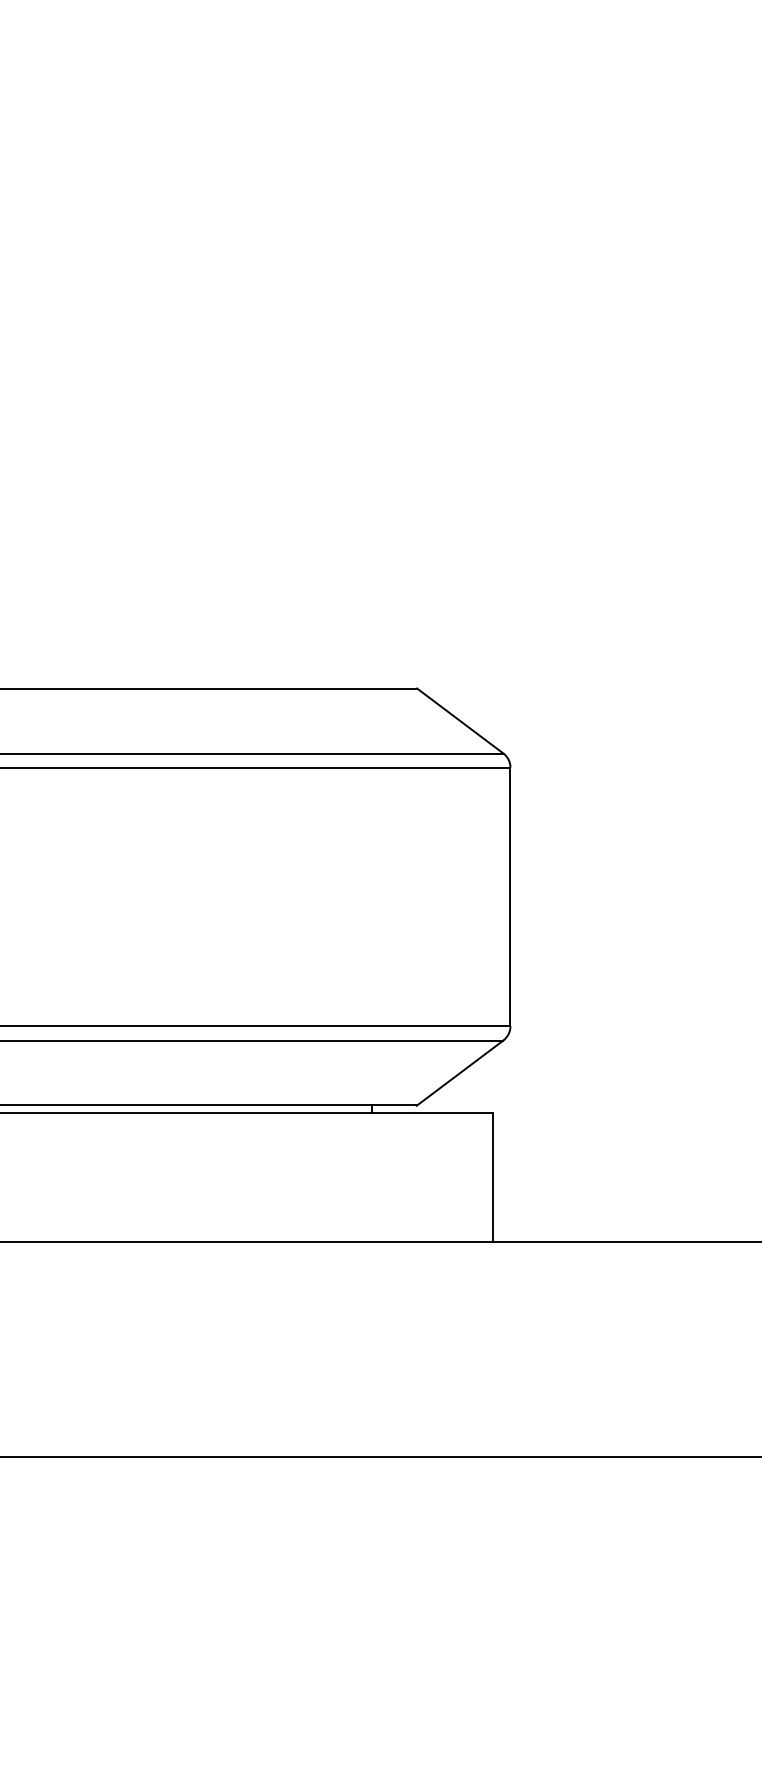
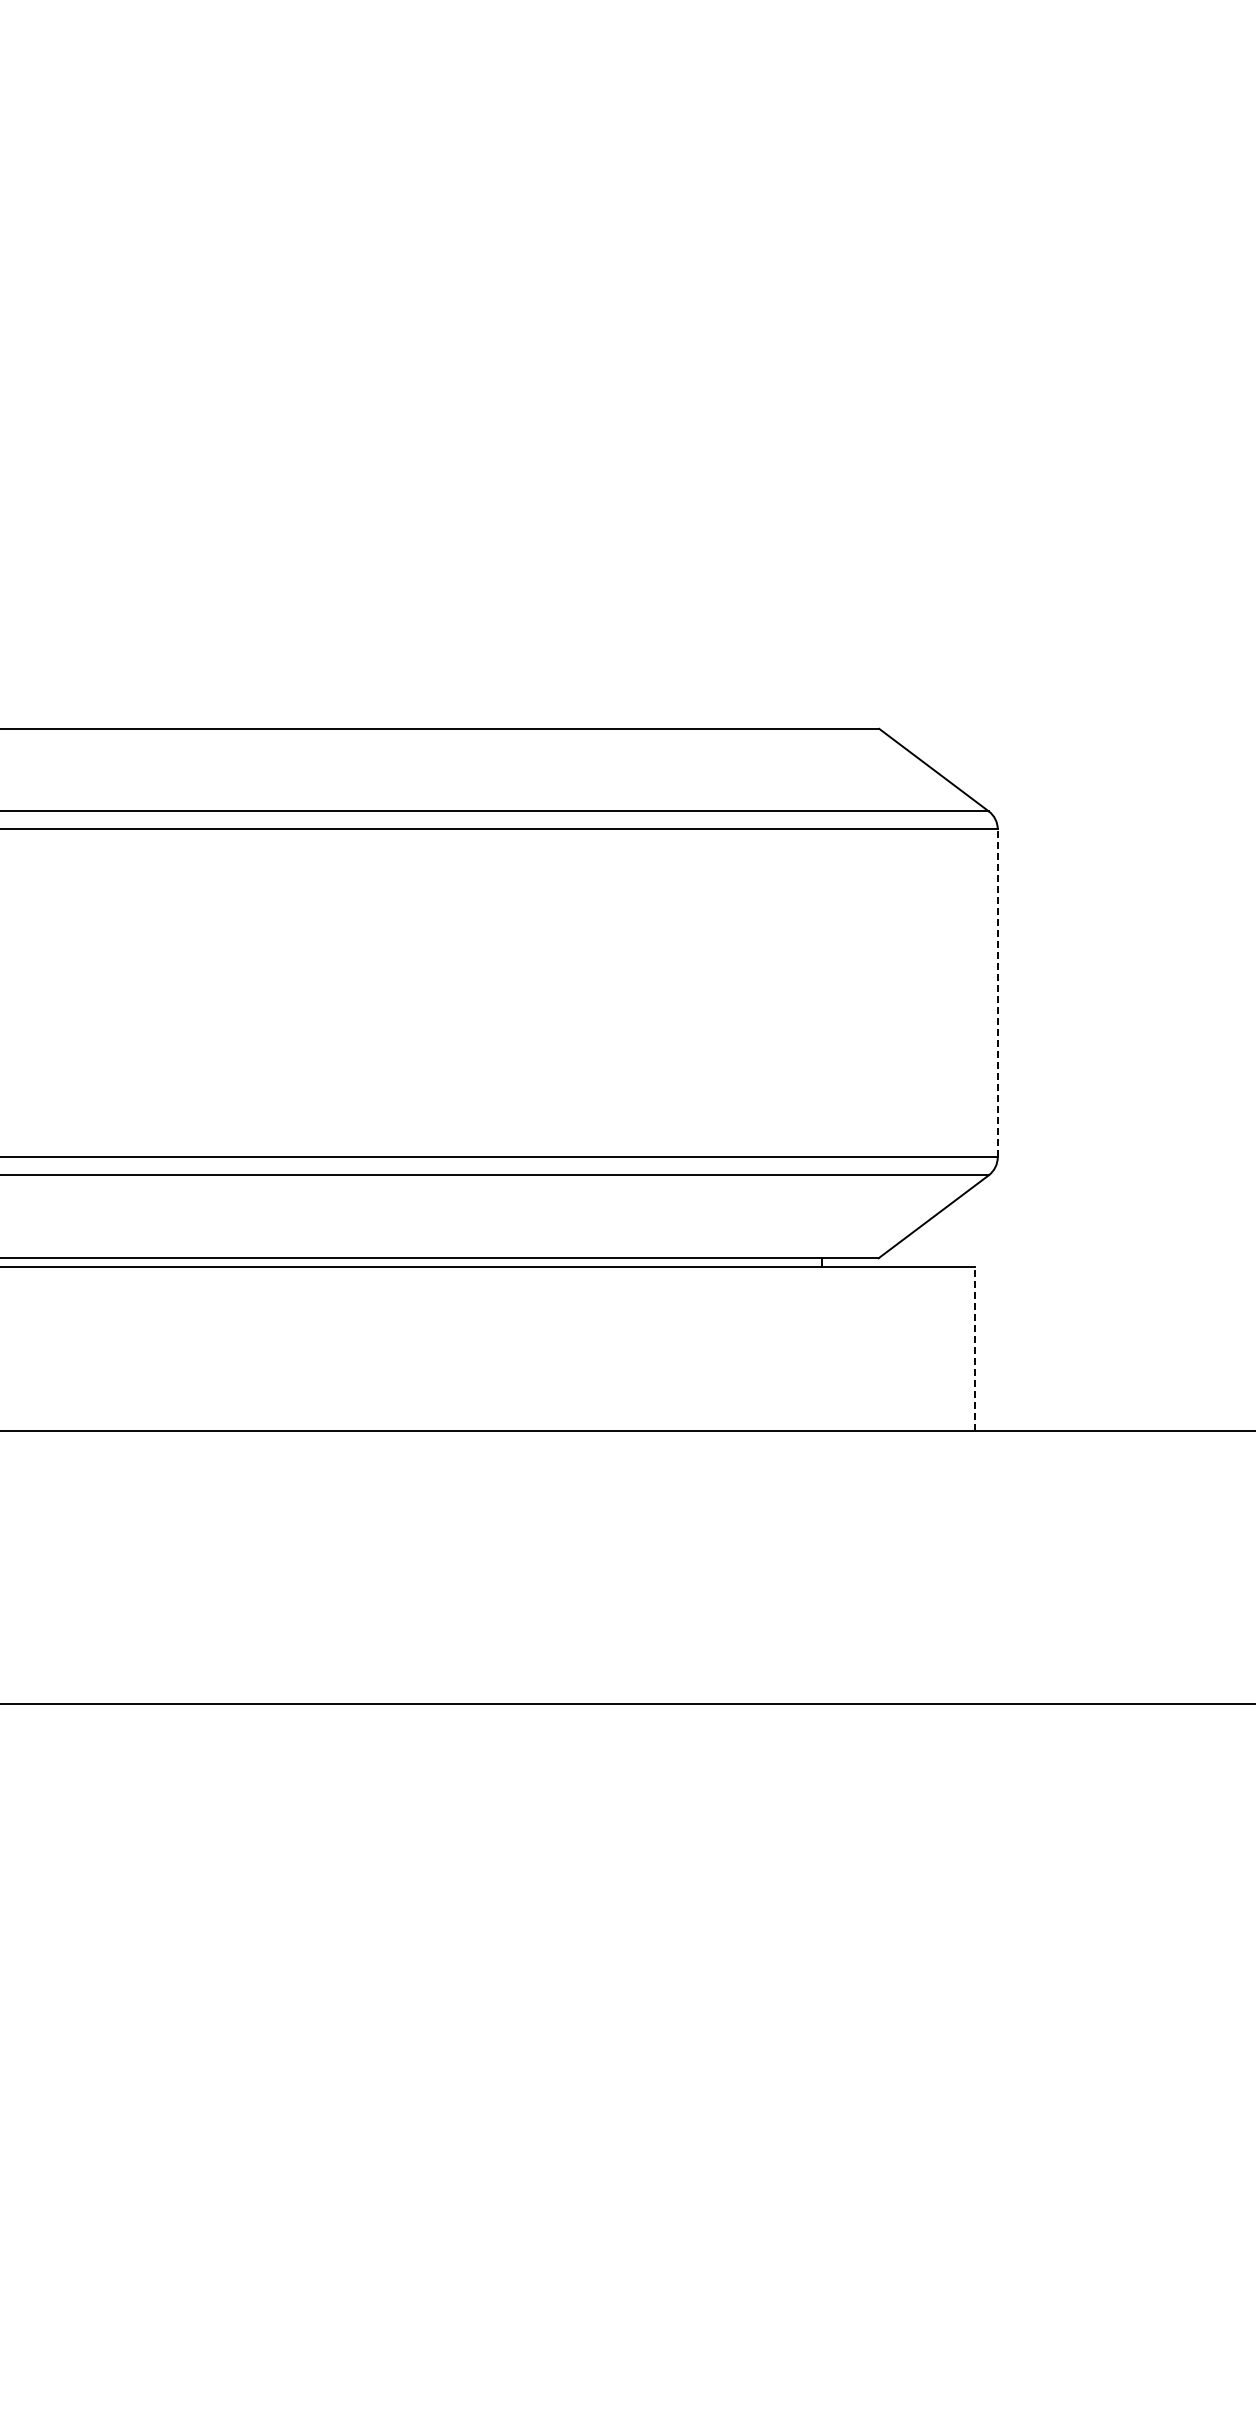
line: (510, 896) -> (997, 992), solid -> dashed
line: (492, 1177) -> (975, 1348), solid -> dashed

